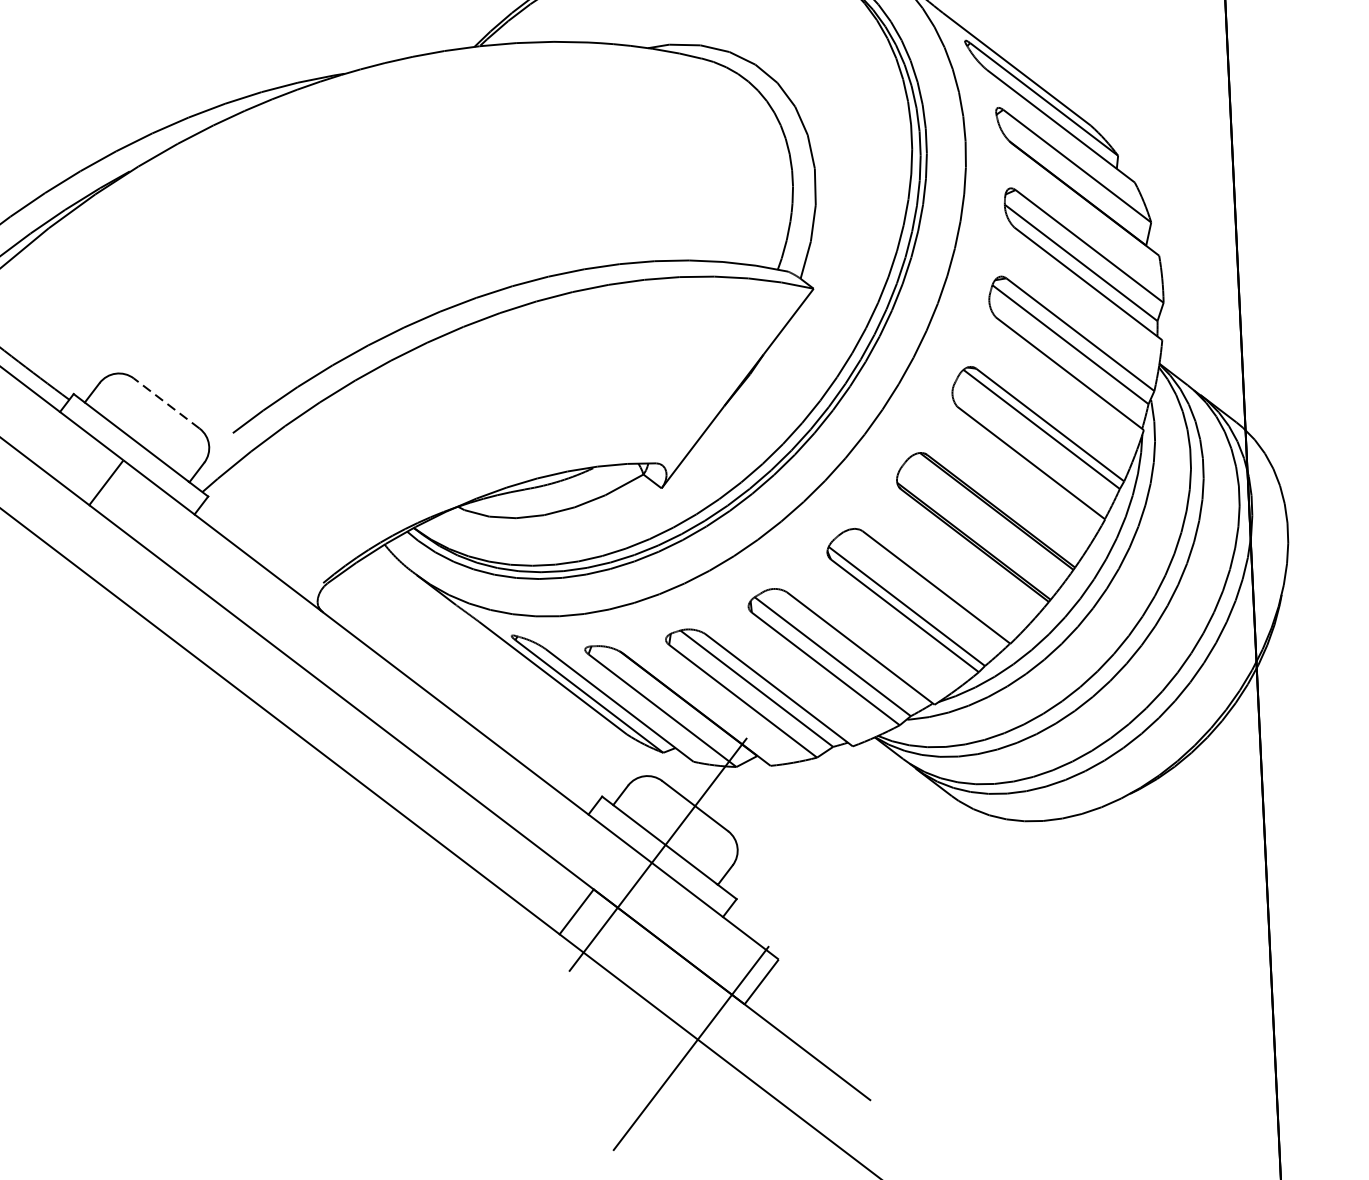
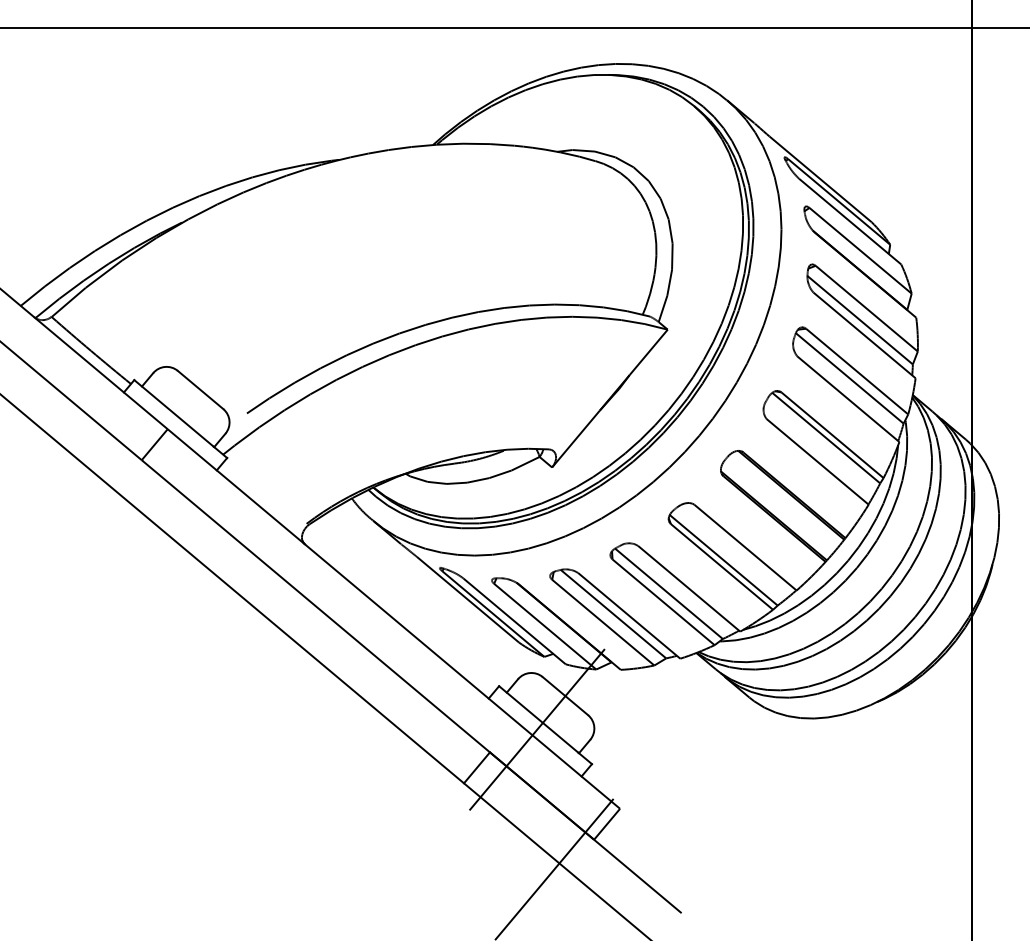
line: (166, 404) -> (200, 390), dashed -> solid

